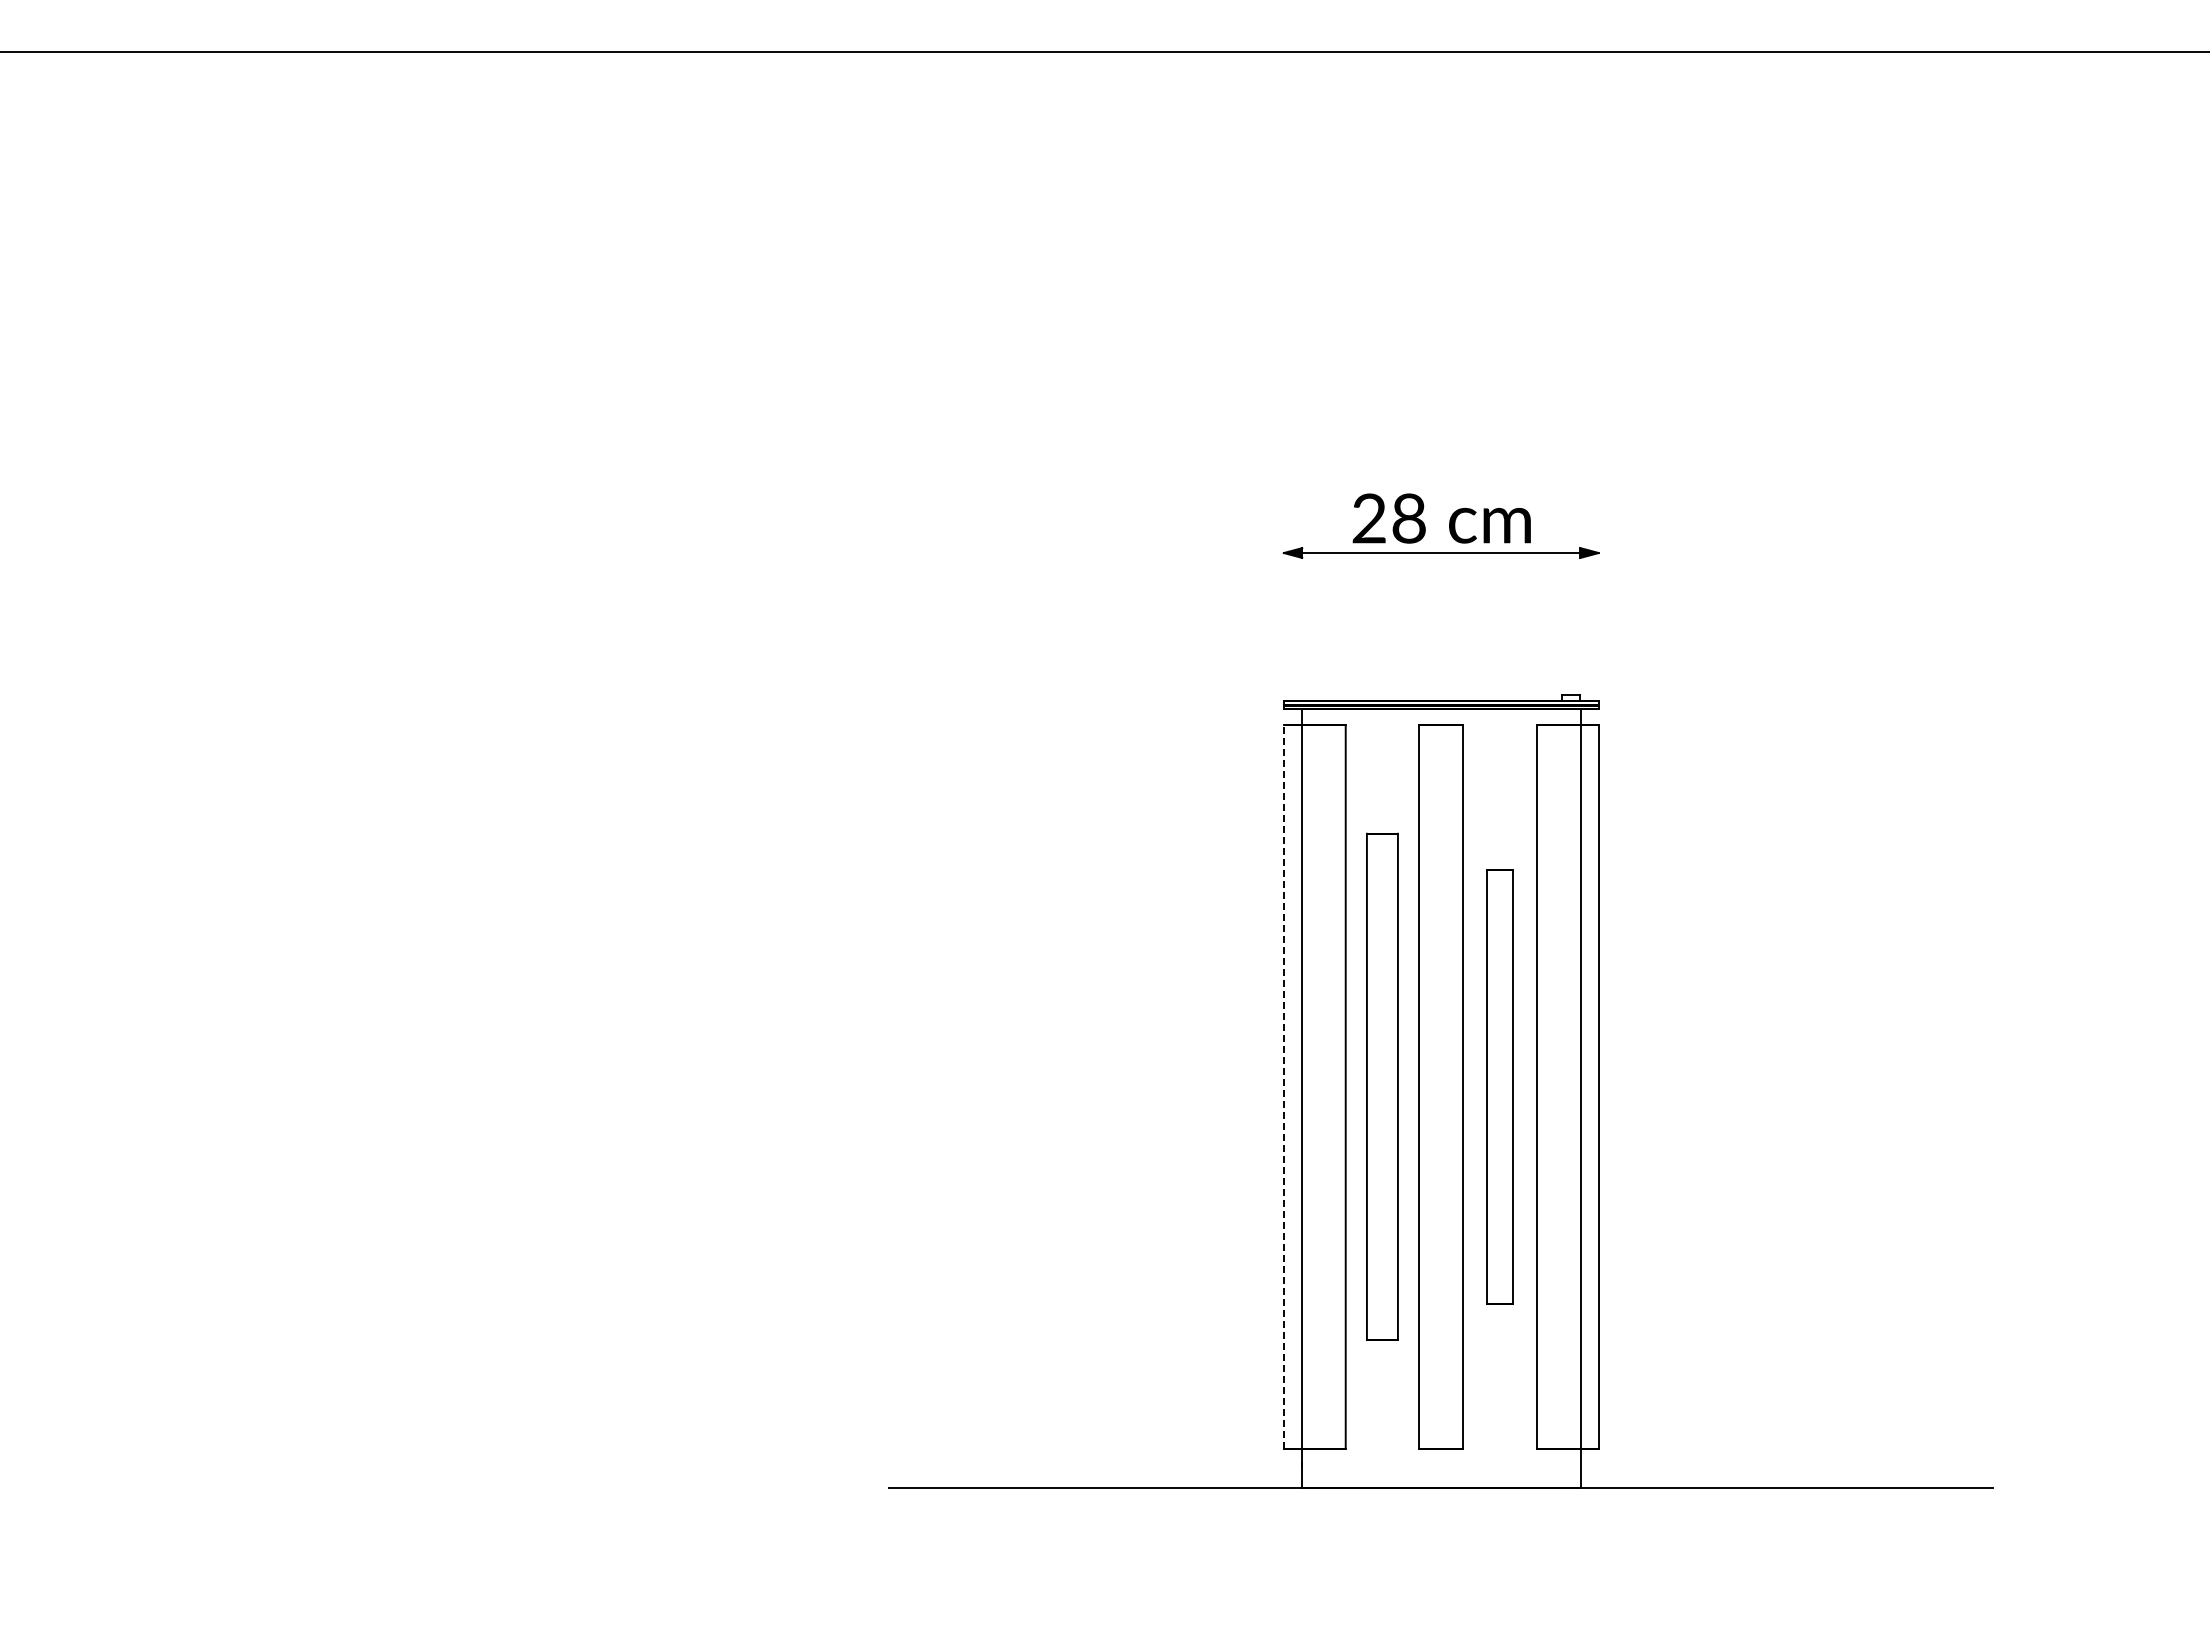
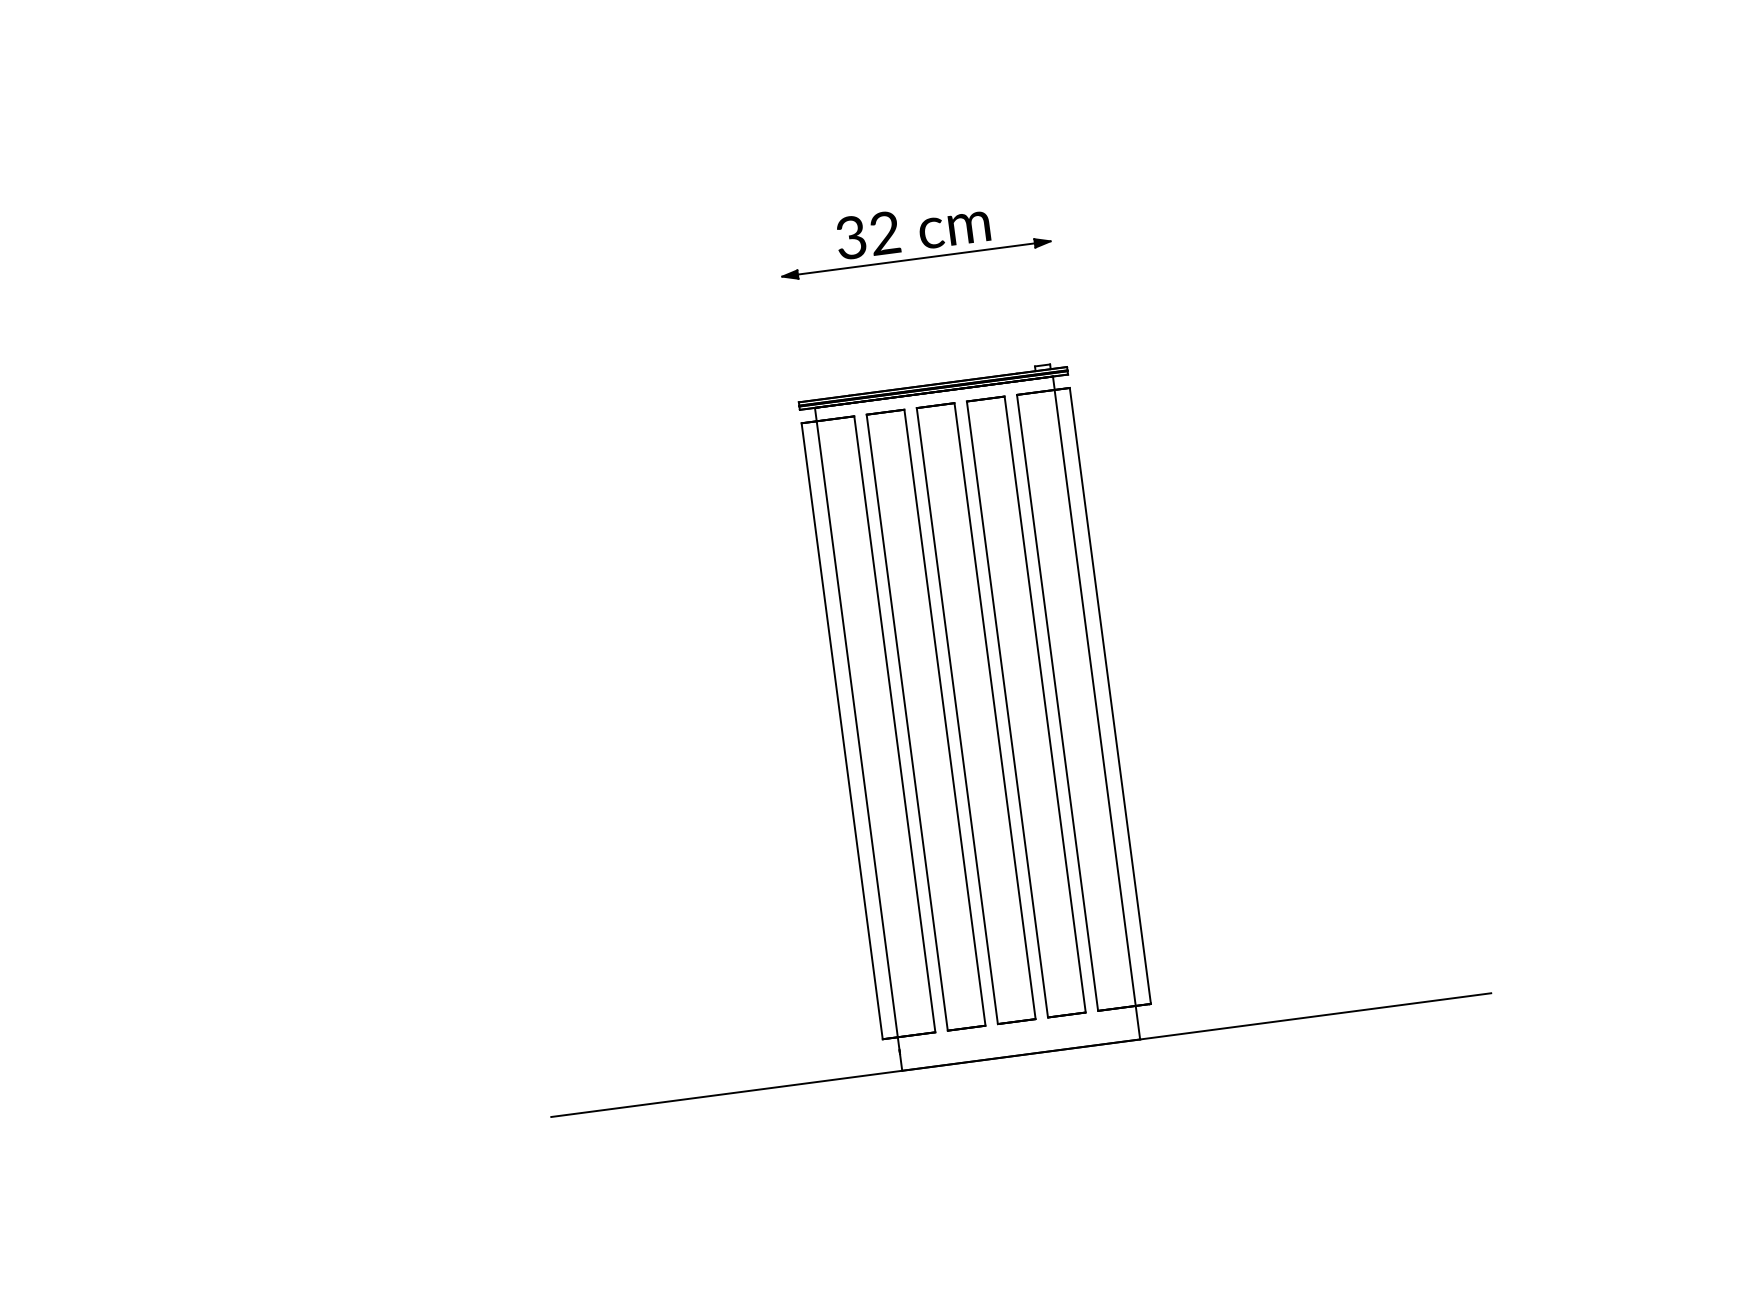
text: (1388, 518) -> (867, 235), 28 -> 32
line: (1283, 1086) -> (841, 730), dashed -> solid
part: (1382, 1086) -> (926, 719), size x1.43
part: (1499, 1086) -> (1025, 706), size x1.67

